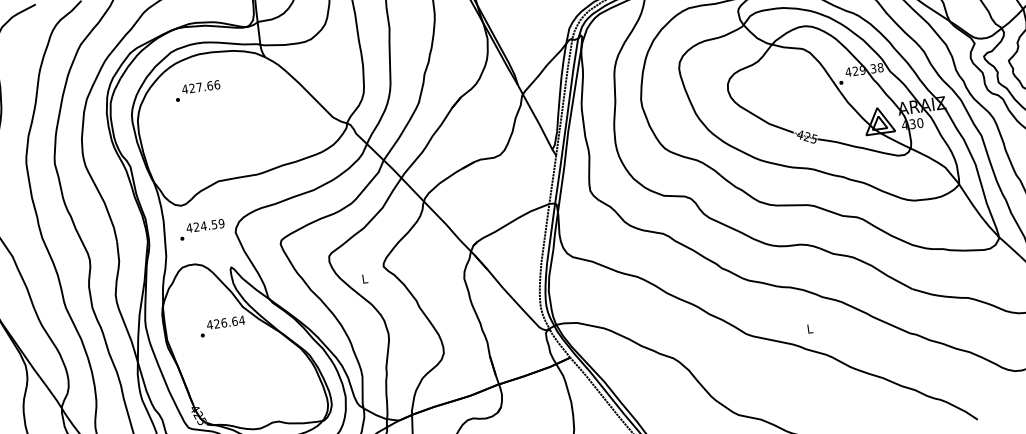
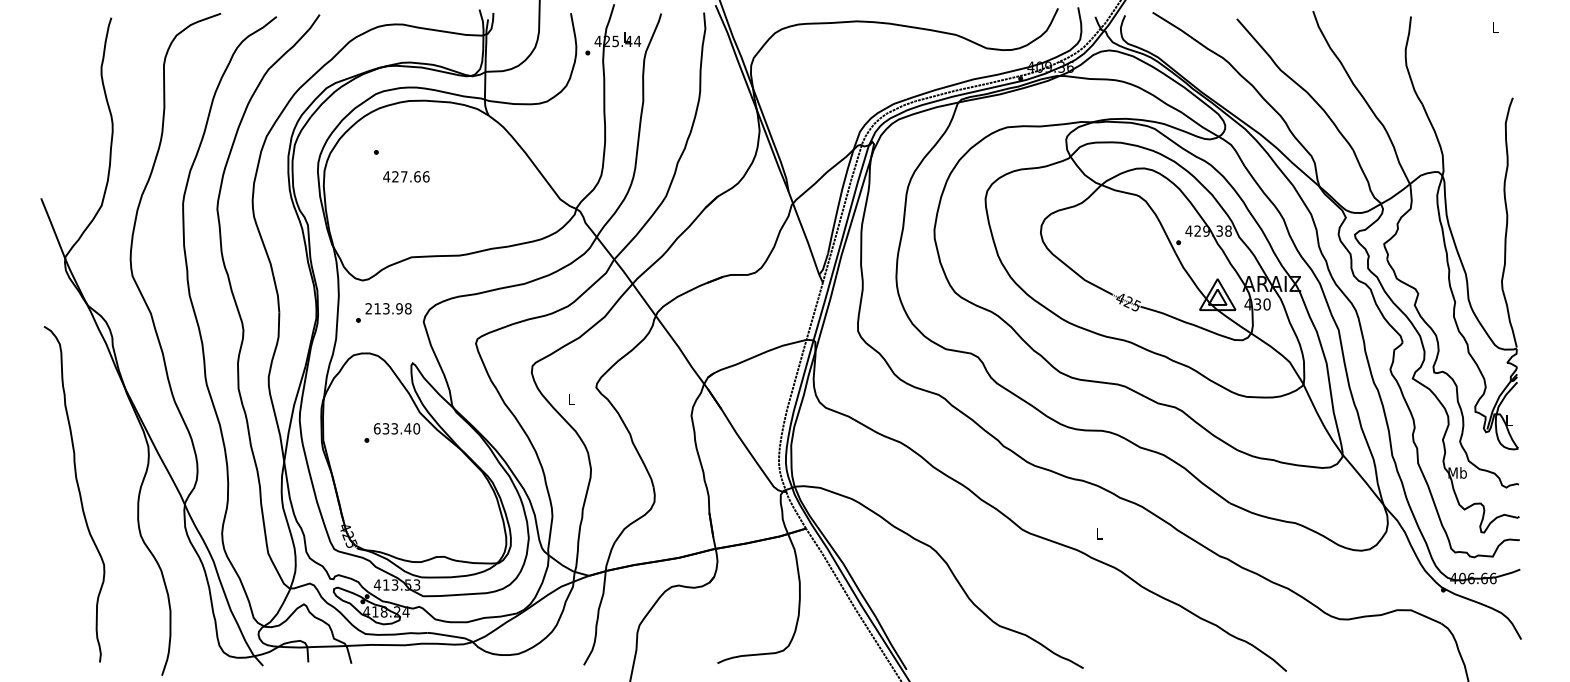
text: (201, 86) -> (406, 176), moved
text: (205, 225) -> (388, 308), 424.59 -> 213.98
text: (225, 322) -> (396, 428), 426.64 -> 633.40

